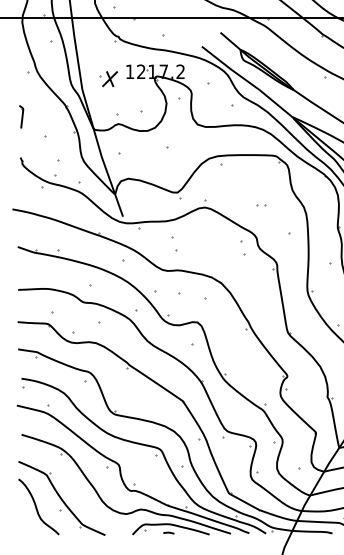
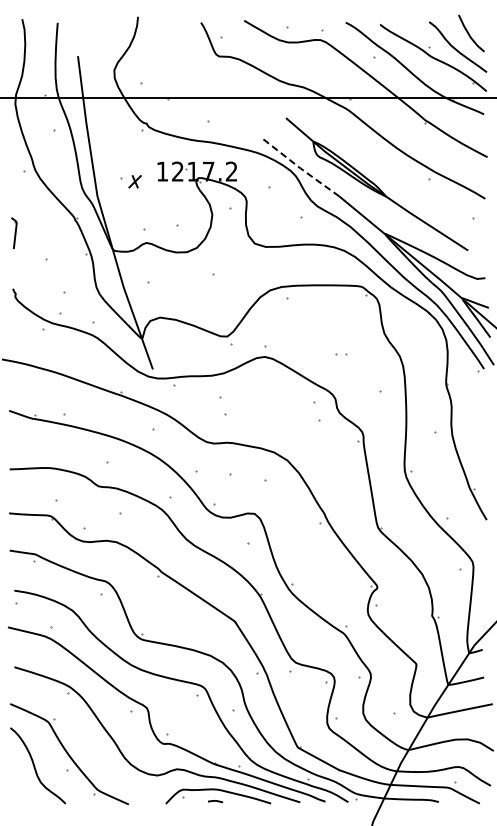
line: (230, 68) -> (299, 167), solid -> dashed
part: (109, 79) -> (134, 181), size x0.6

